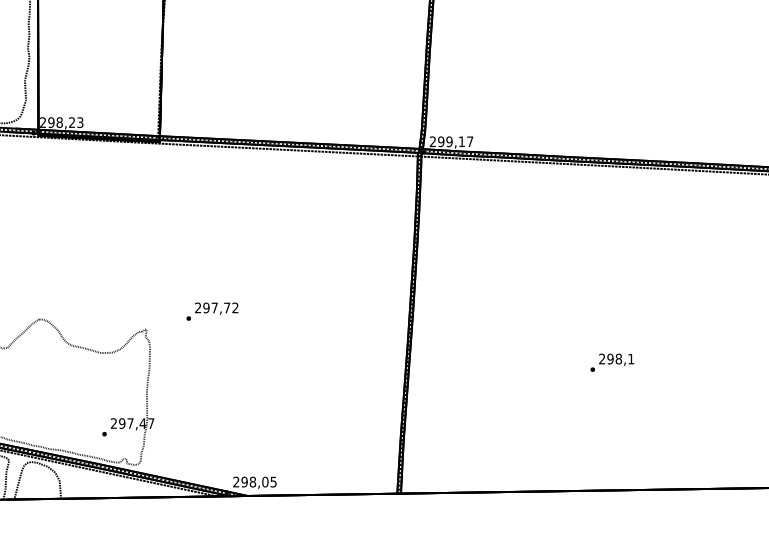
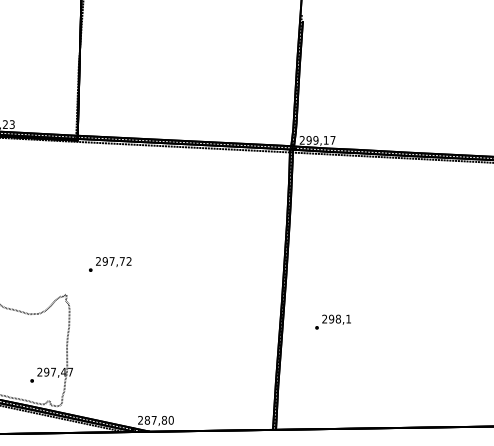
text: (212, 311) -> (110, 264), moved
text: (612, 362) -> (333, 321), moved
text: (258, 481) -> (158, 419), 298,05 -> 287,80

